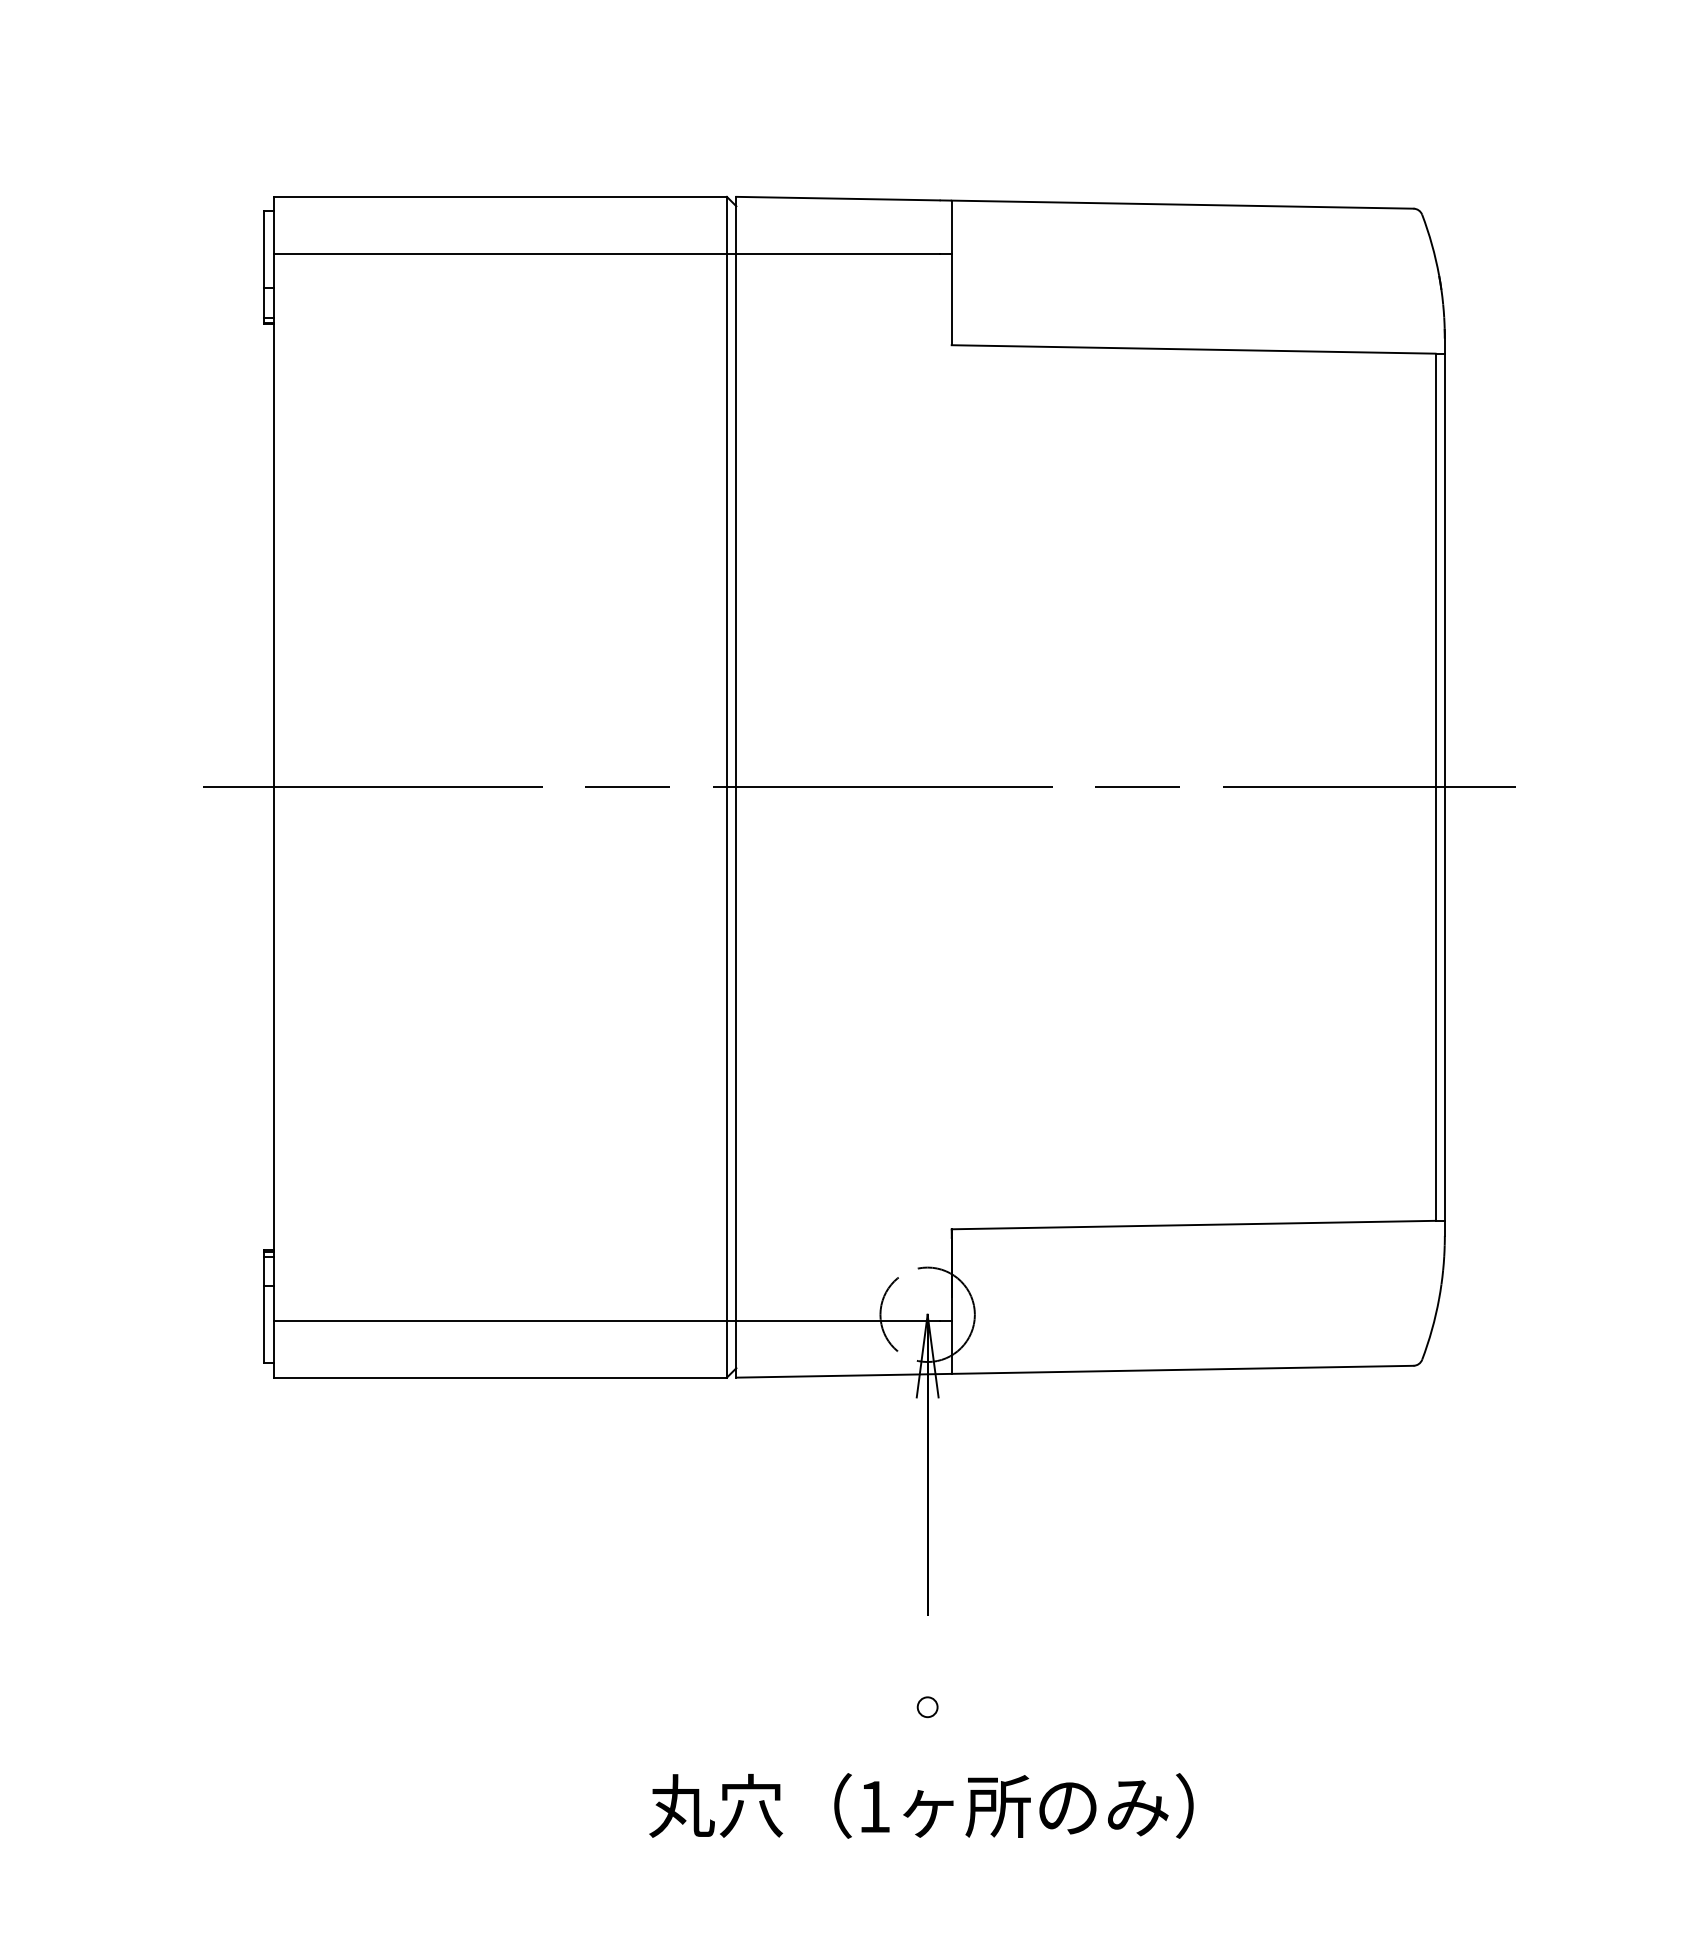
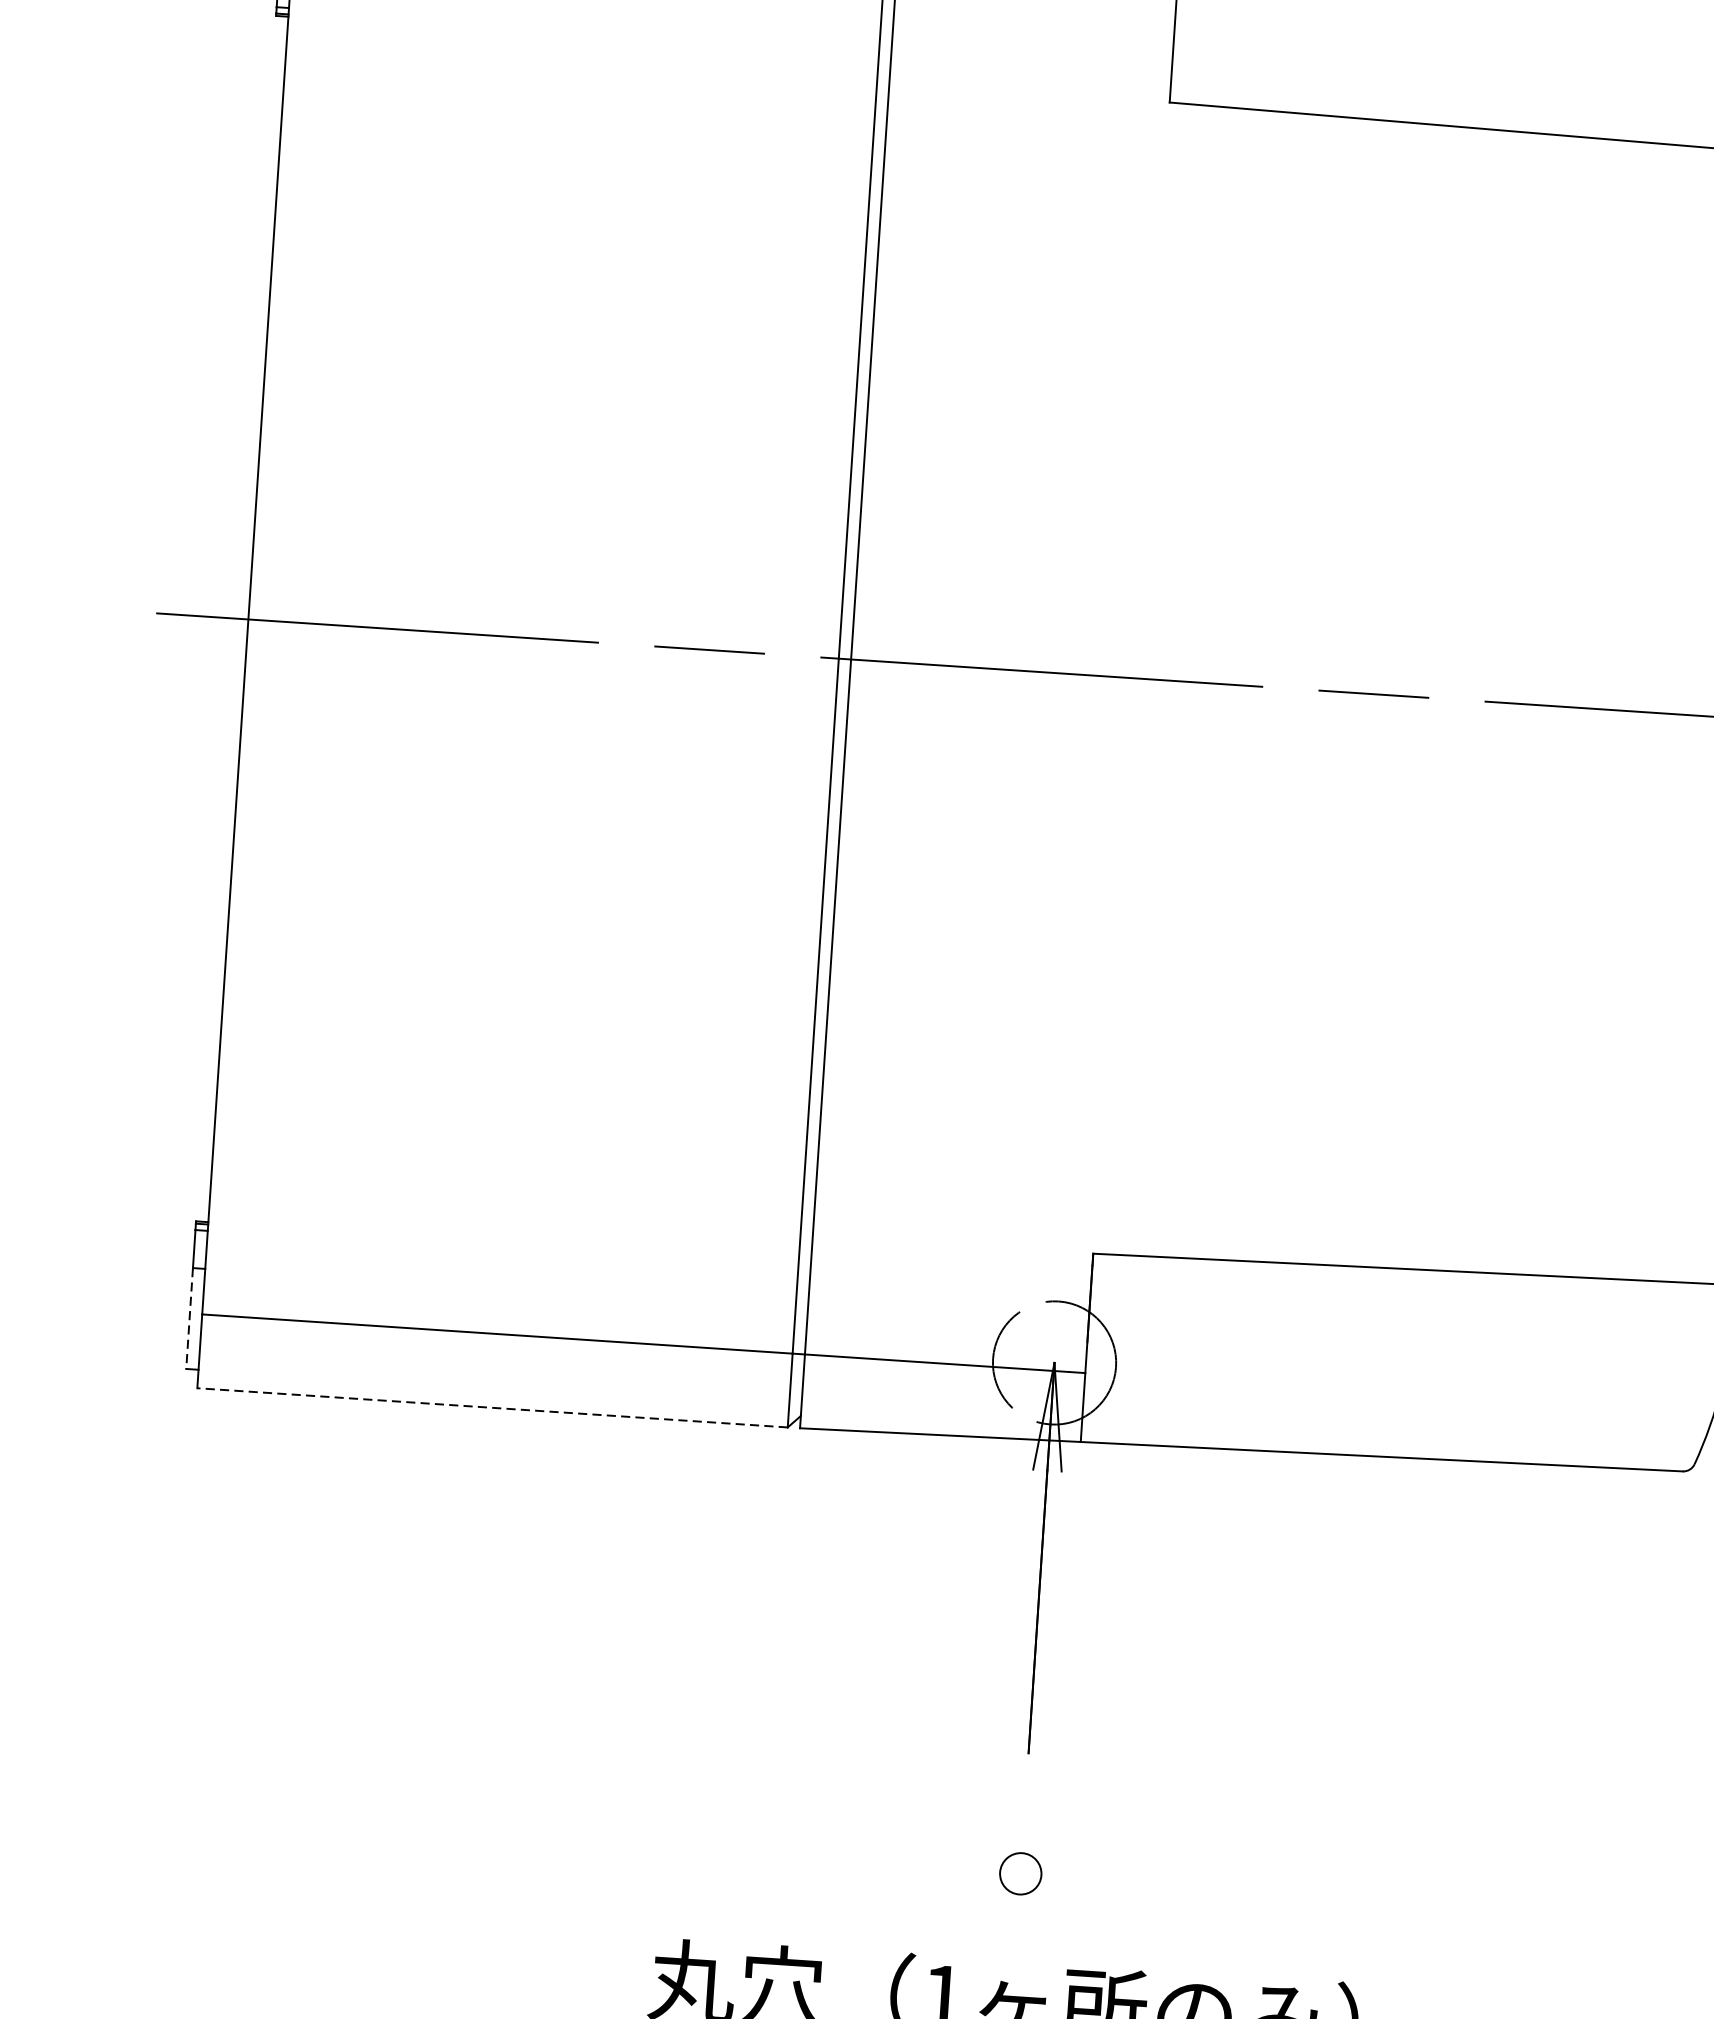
line: (264, 1324) -> (190, 1318), solid -> dashed
line: (500, 1377) -> (492, 1407), solid -> dashed
circle: (927, 1707) -> (1020, 1874), size x1.6

